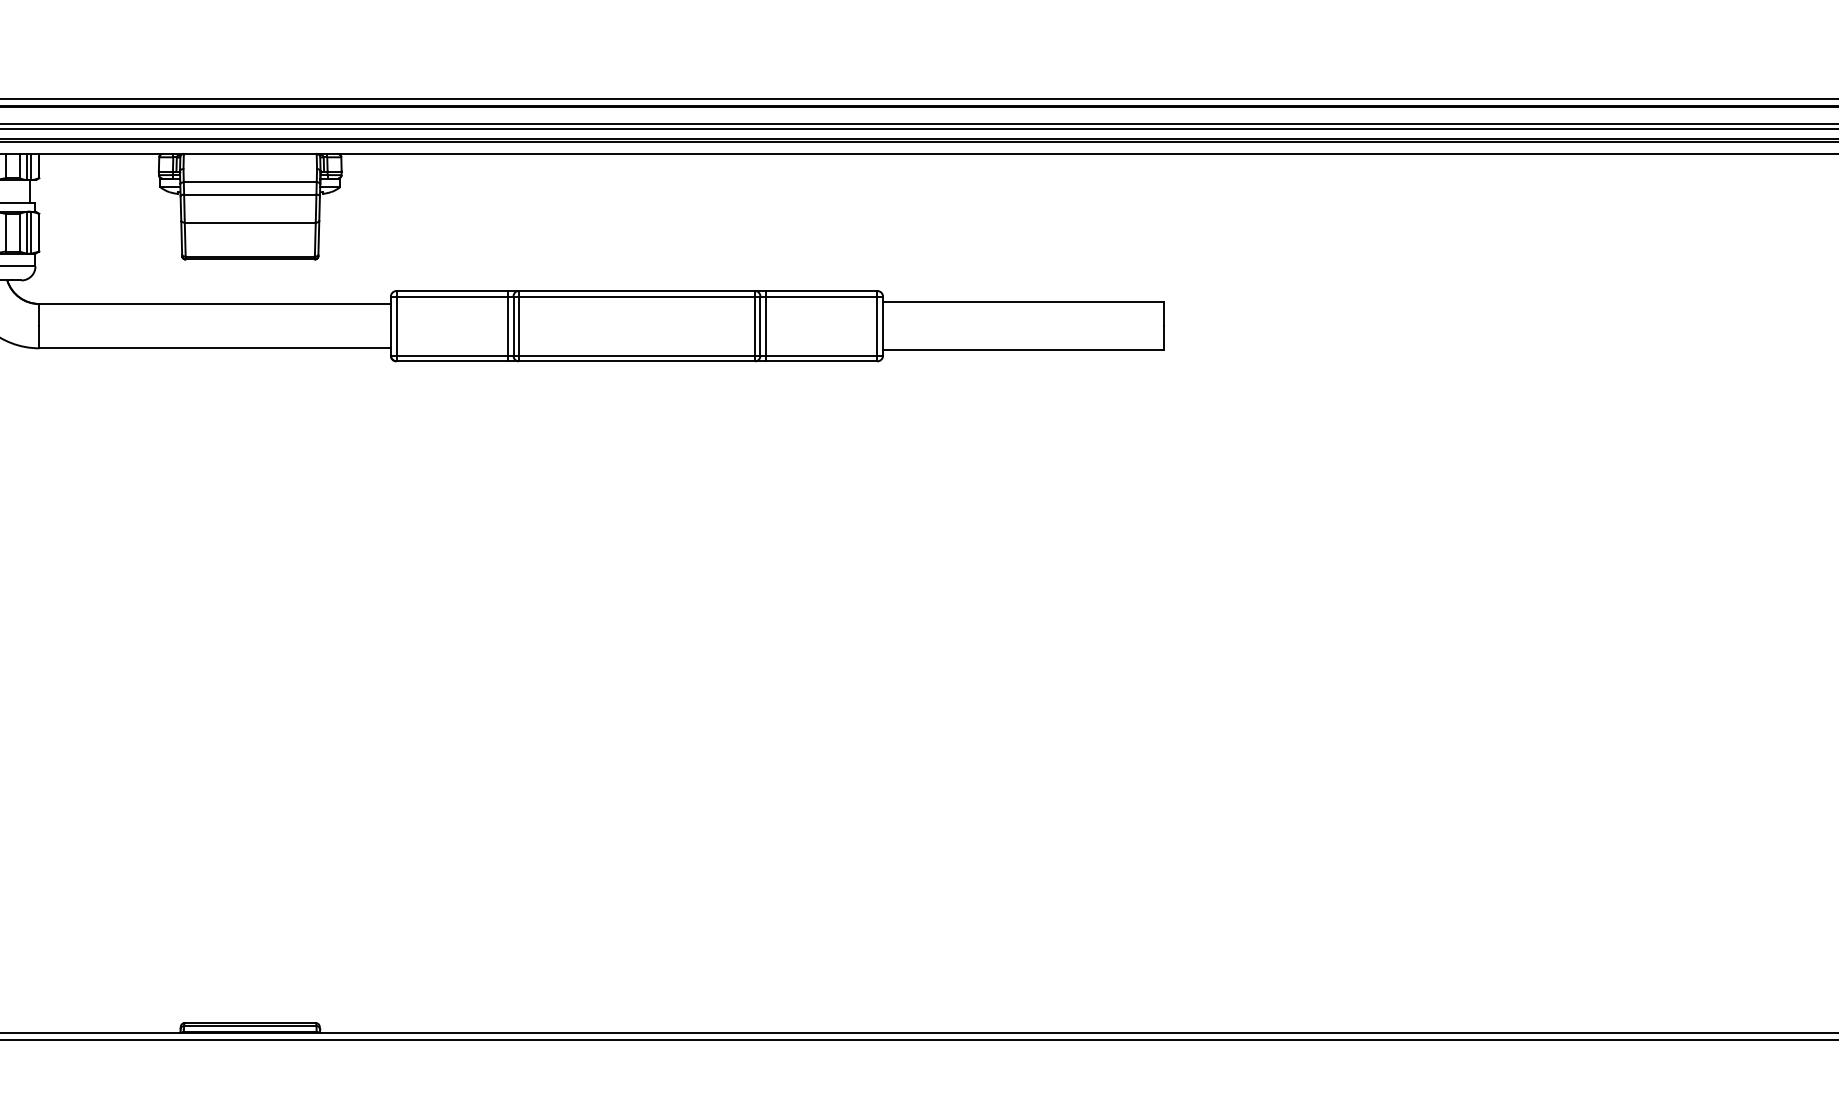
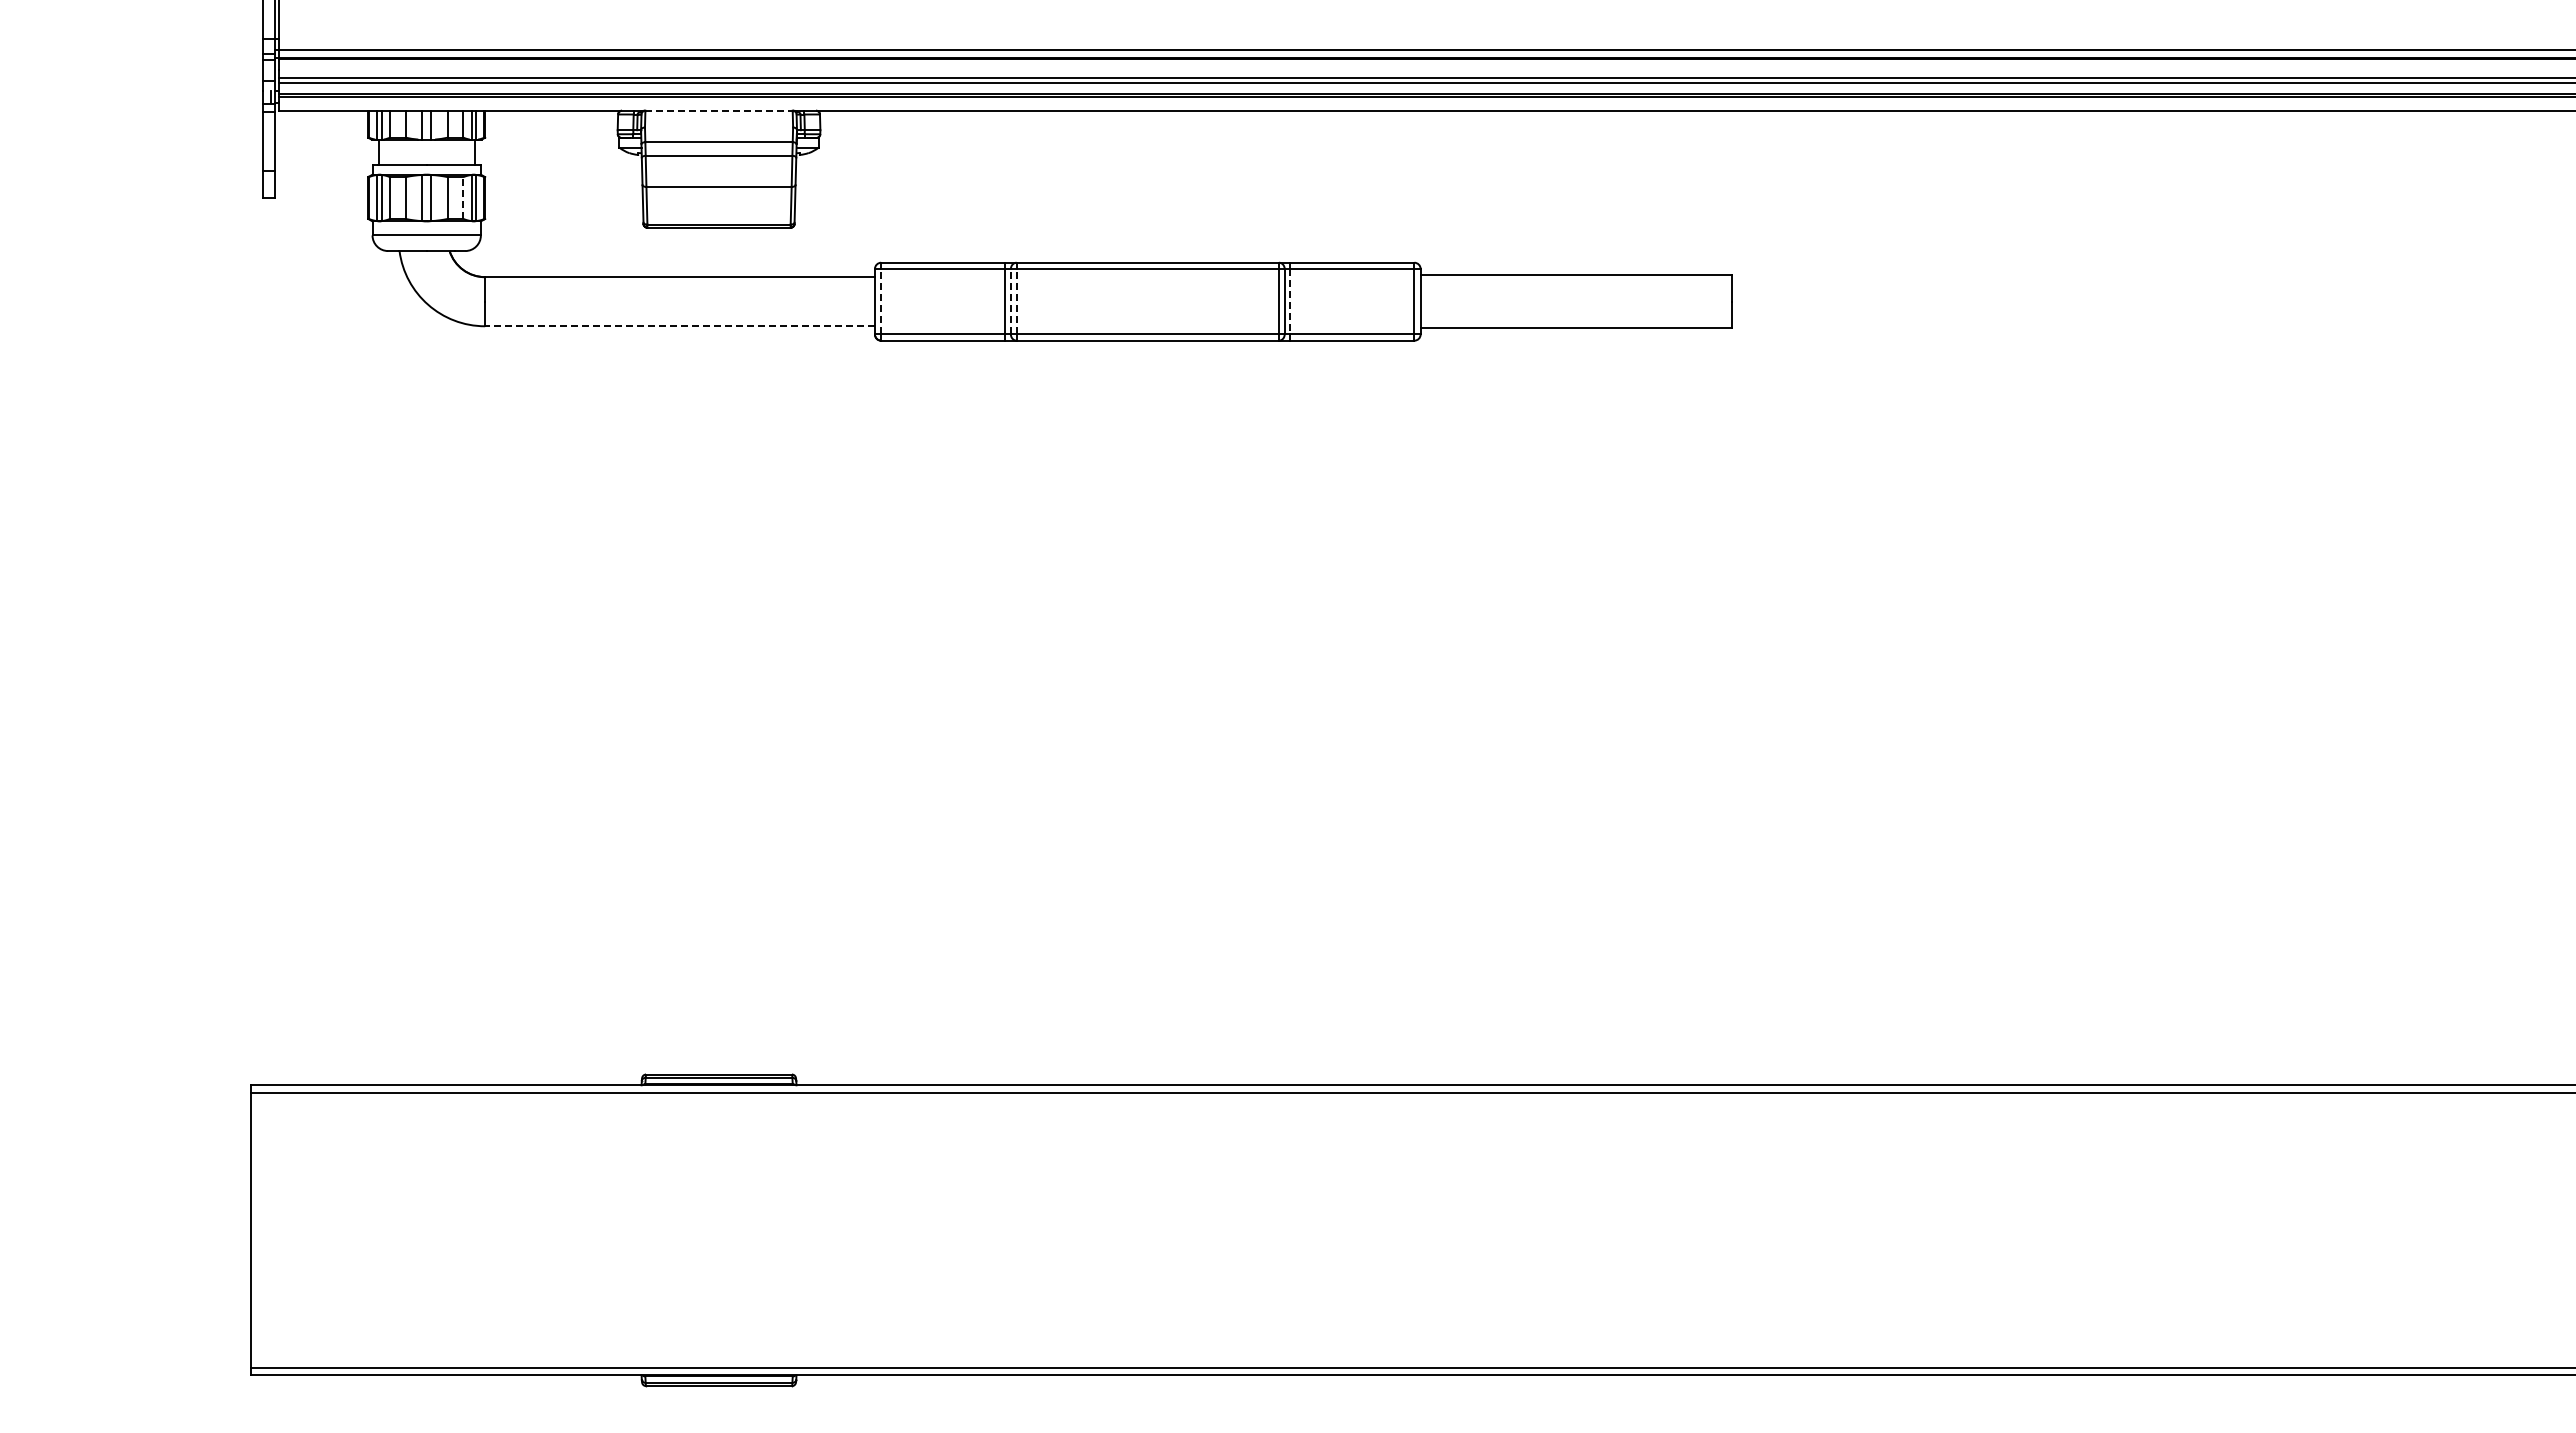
line: (250, 153) -> (719, 110), solid -> dashed
line: (19, 233) -> (463, 198), solid -> dashed
line: (396, 325) -> (881, 301), solid -> dashed
line: (513, 325) -> (1010, 301), solid -> dashed
line: (518, 325) -> (1016, 301), solid -> dashed
line: (765, 325) -> (1290, 301), solid -> dashed
line: (215, 348) -> (680, 326), solid -> dashed

